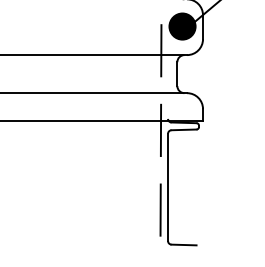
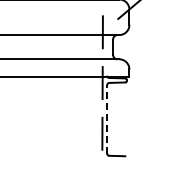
fill: (182, 25) -> (116, 16), removed
line: (168, 186) -> (107, 118), solid -> dashed

